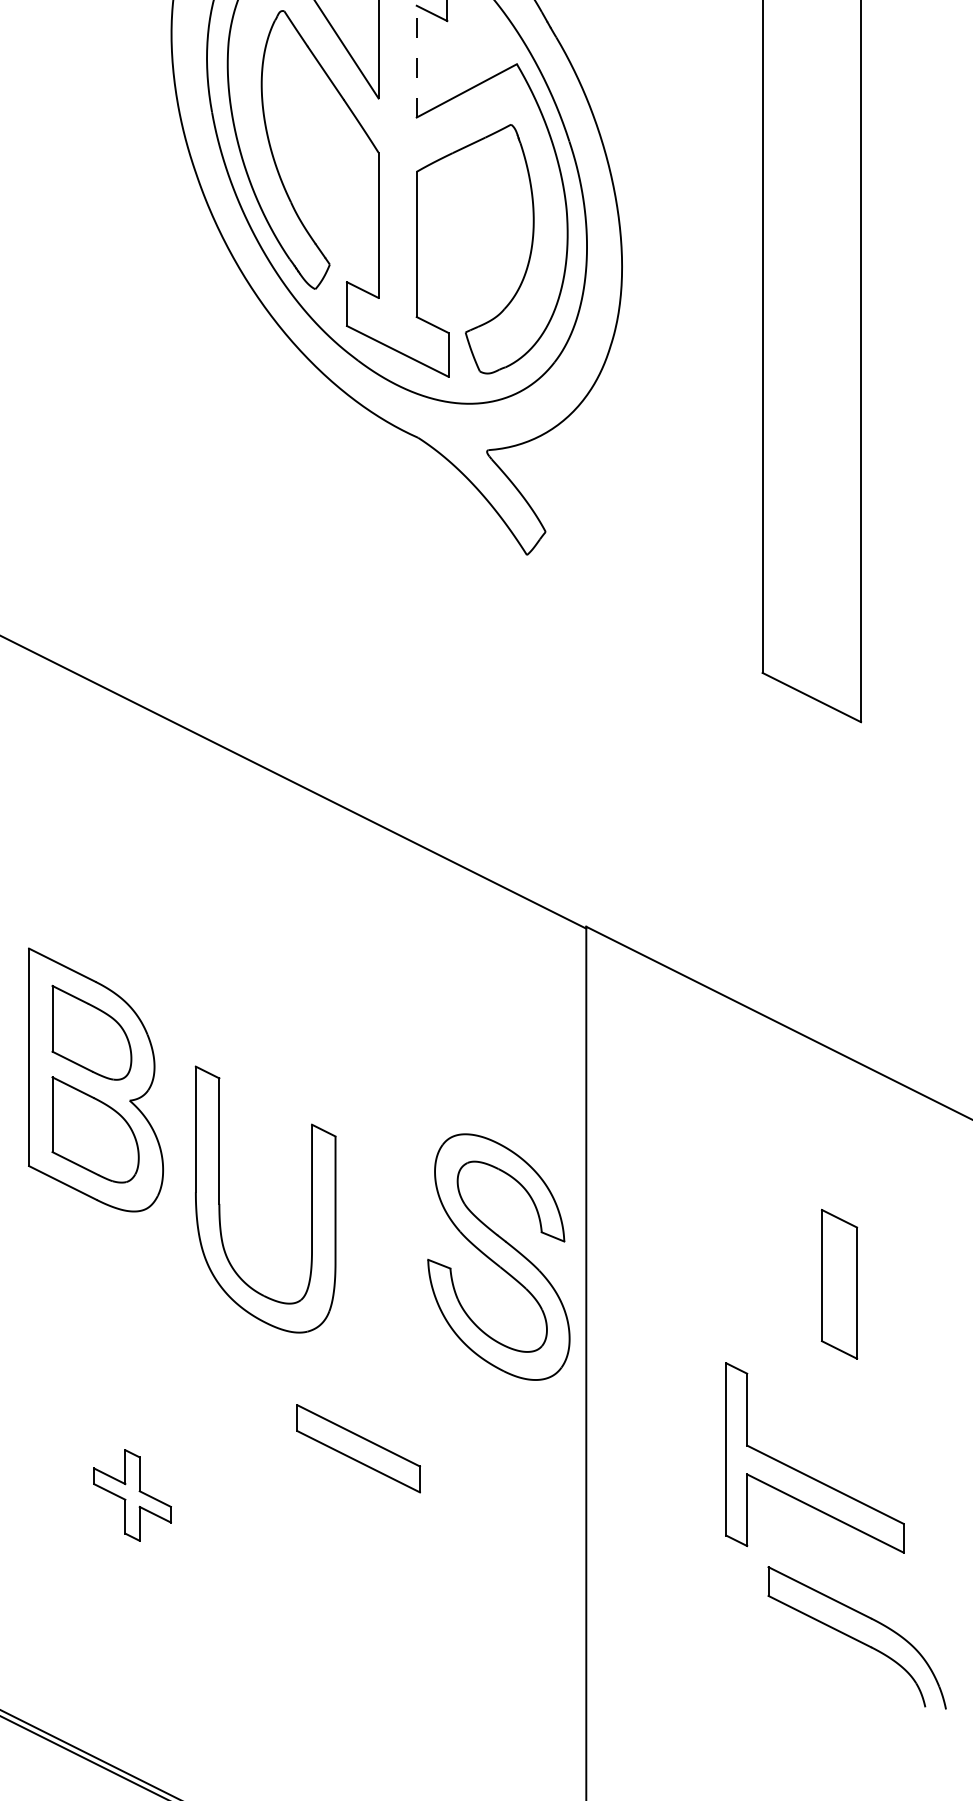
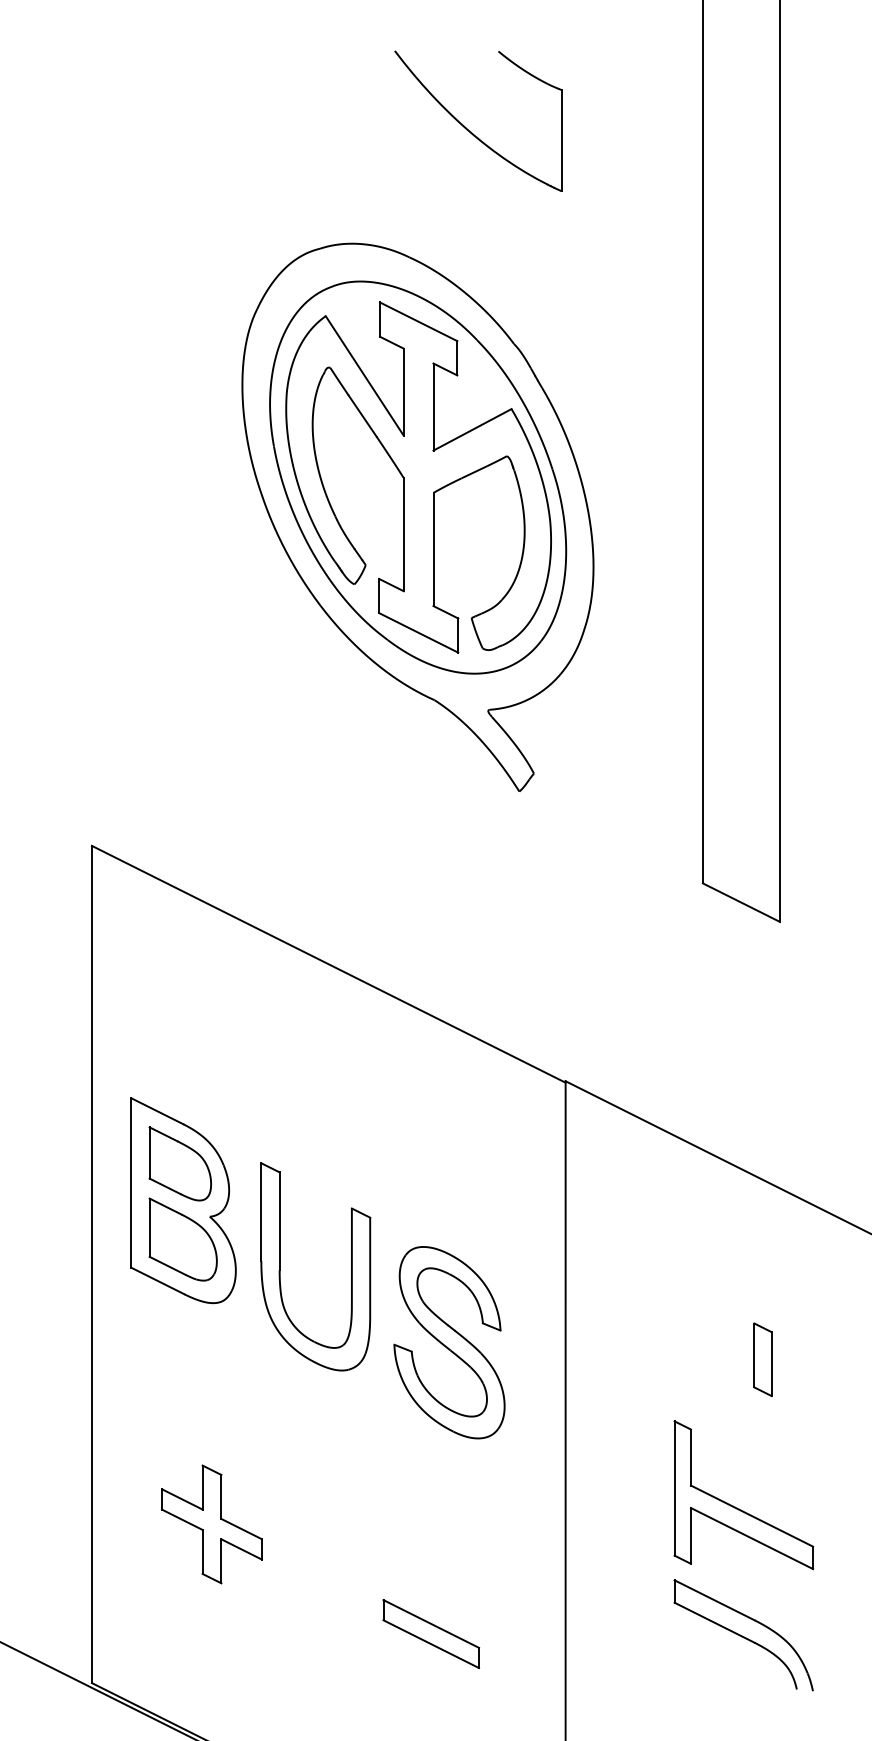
line: (416, 62) -> (433, 407), dashed -> solid
part: (220, 1199) -> (280, 1266), moved
part: (498, 1256) -> (449, 1342), moved
part: (838, 1283) -> (762, 1359), size x0.62
part: (359, 1449) -> (431, 1634), moved
part: (131, 1495) -> (211, 1524), size x1.67
part: (856, 1637) -> (743, 1635), moved

